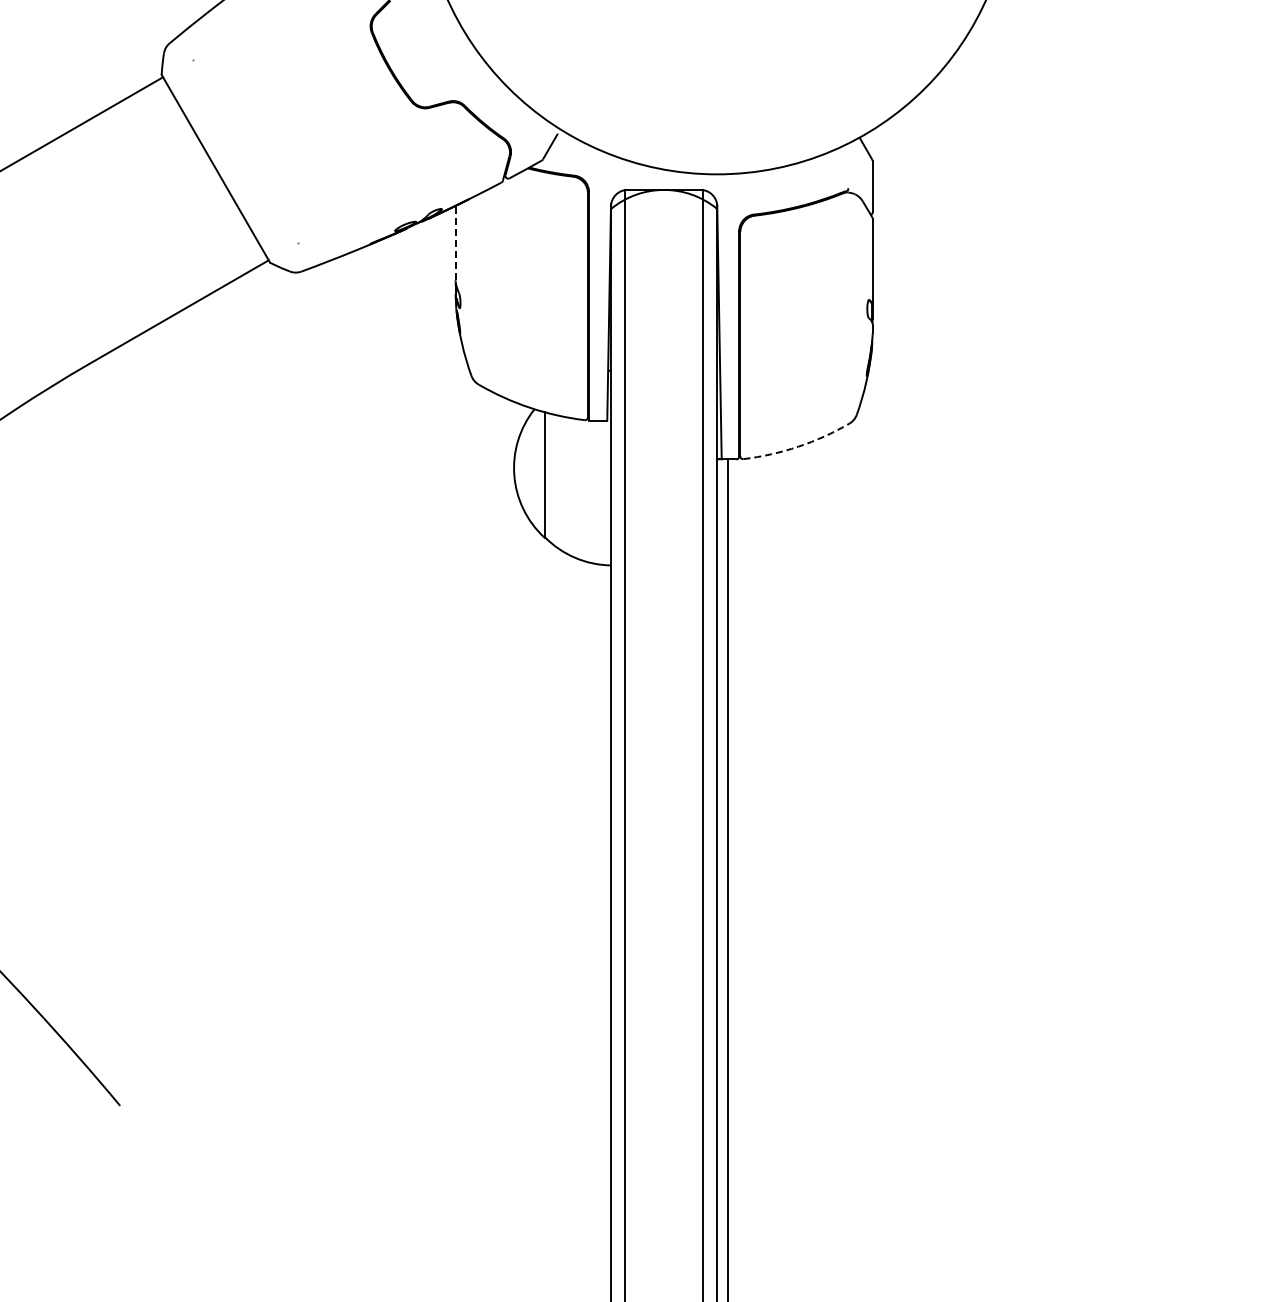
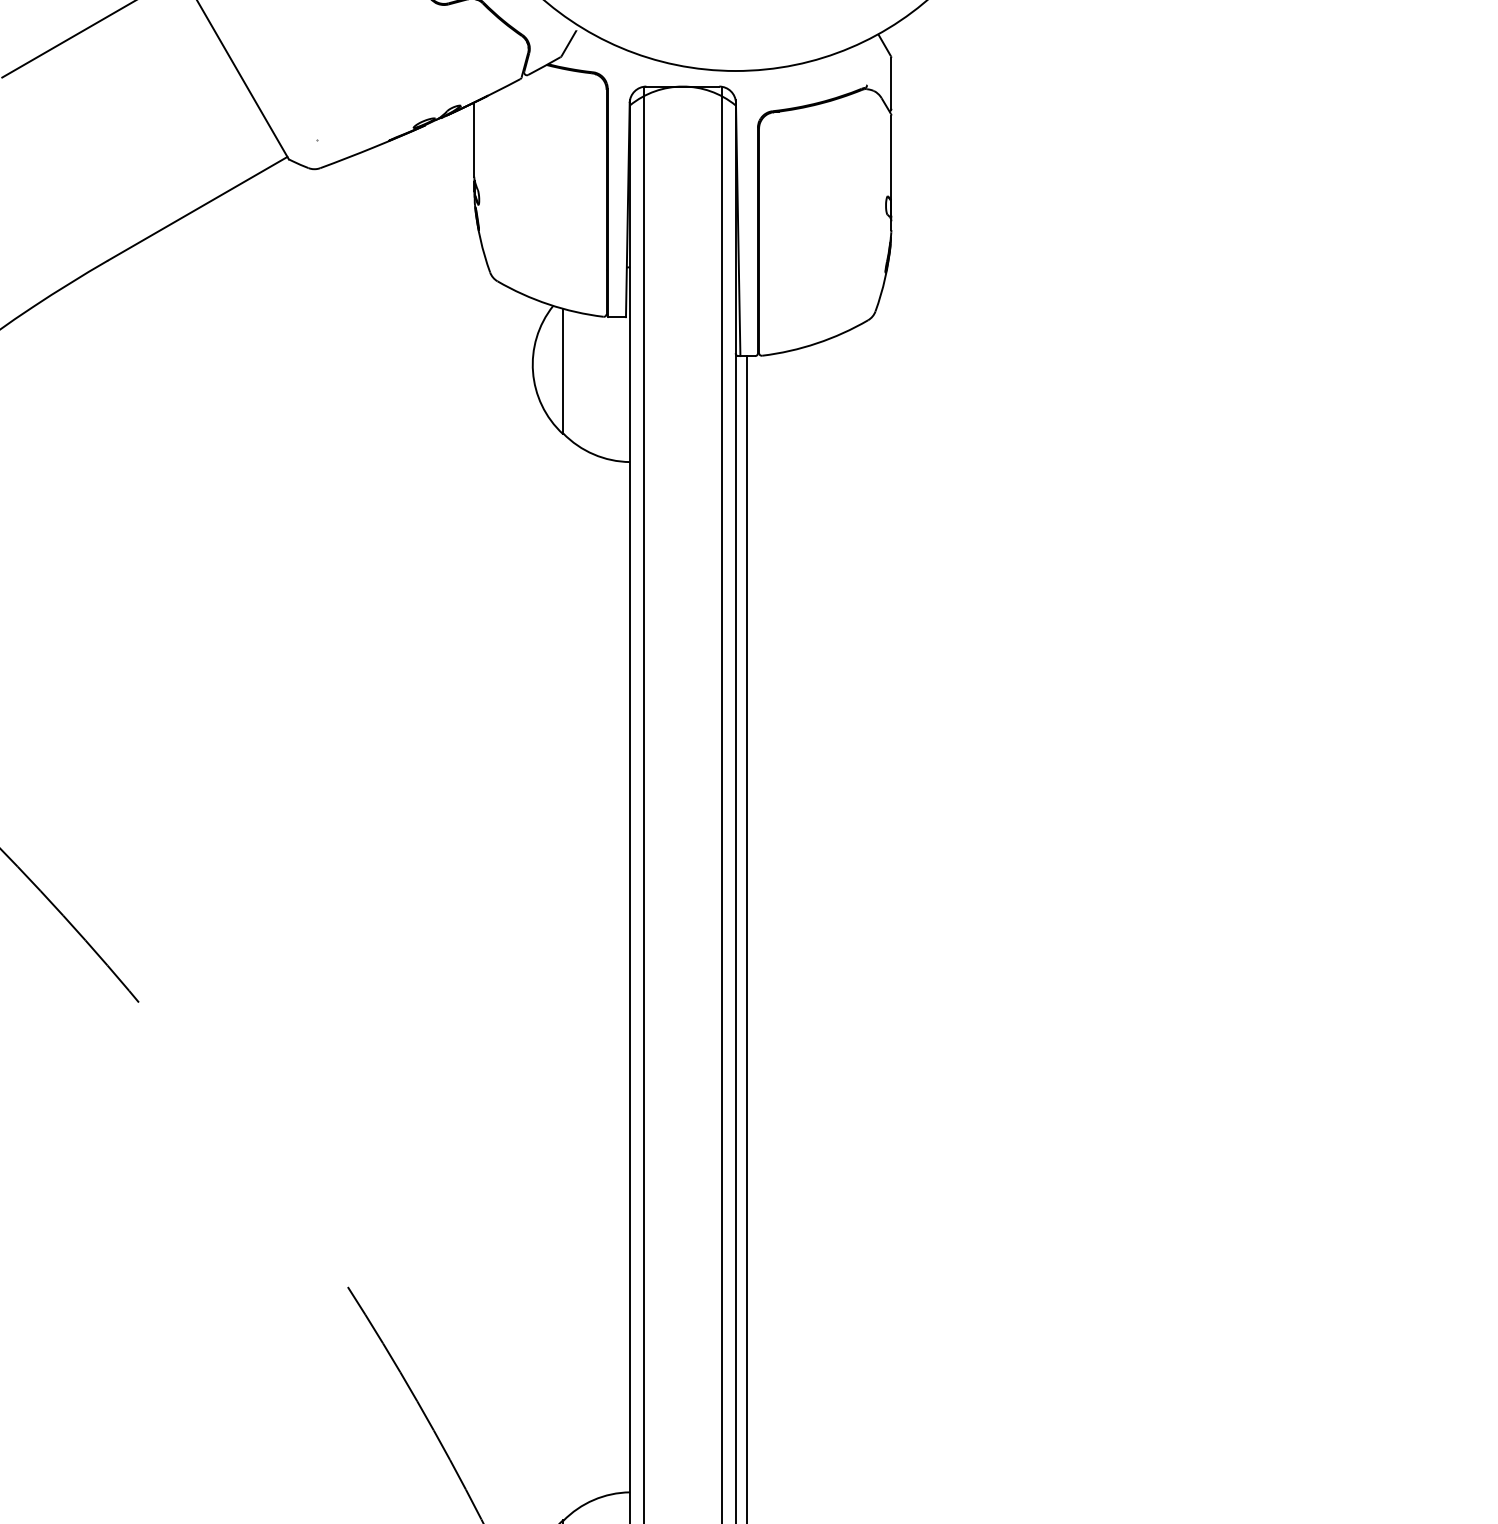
line: (455, 242) -> (474, 139), dashed -> solid
arc: (797, 446) -> (816, 343), dashed -> solid

